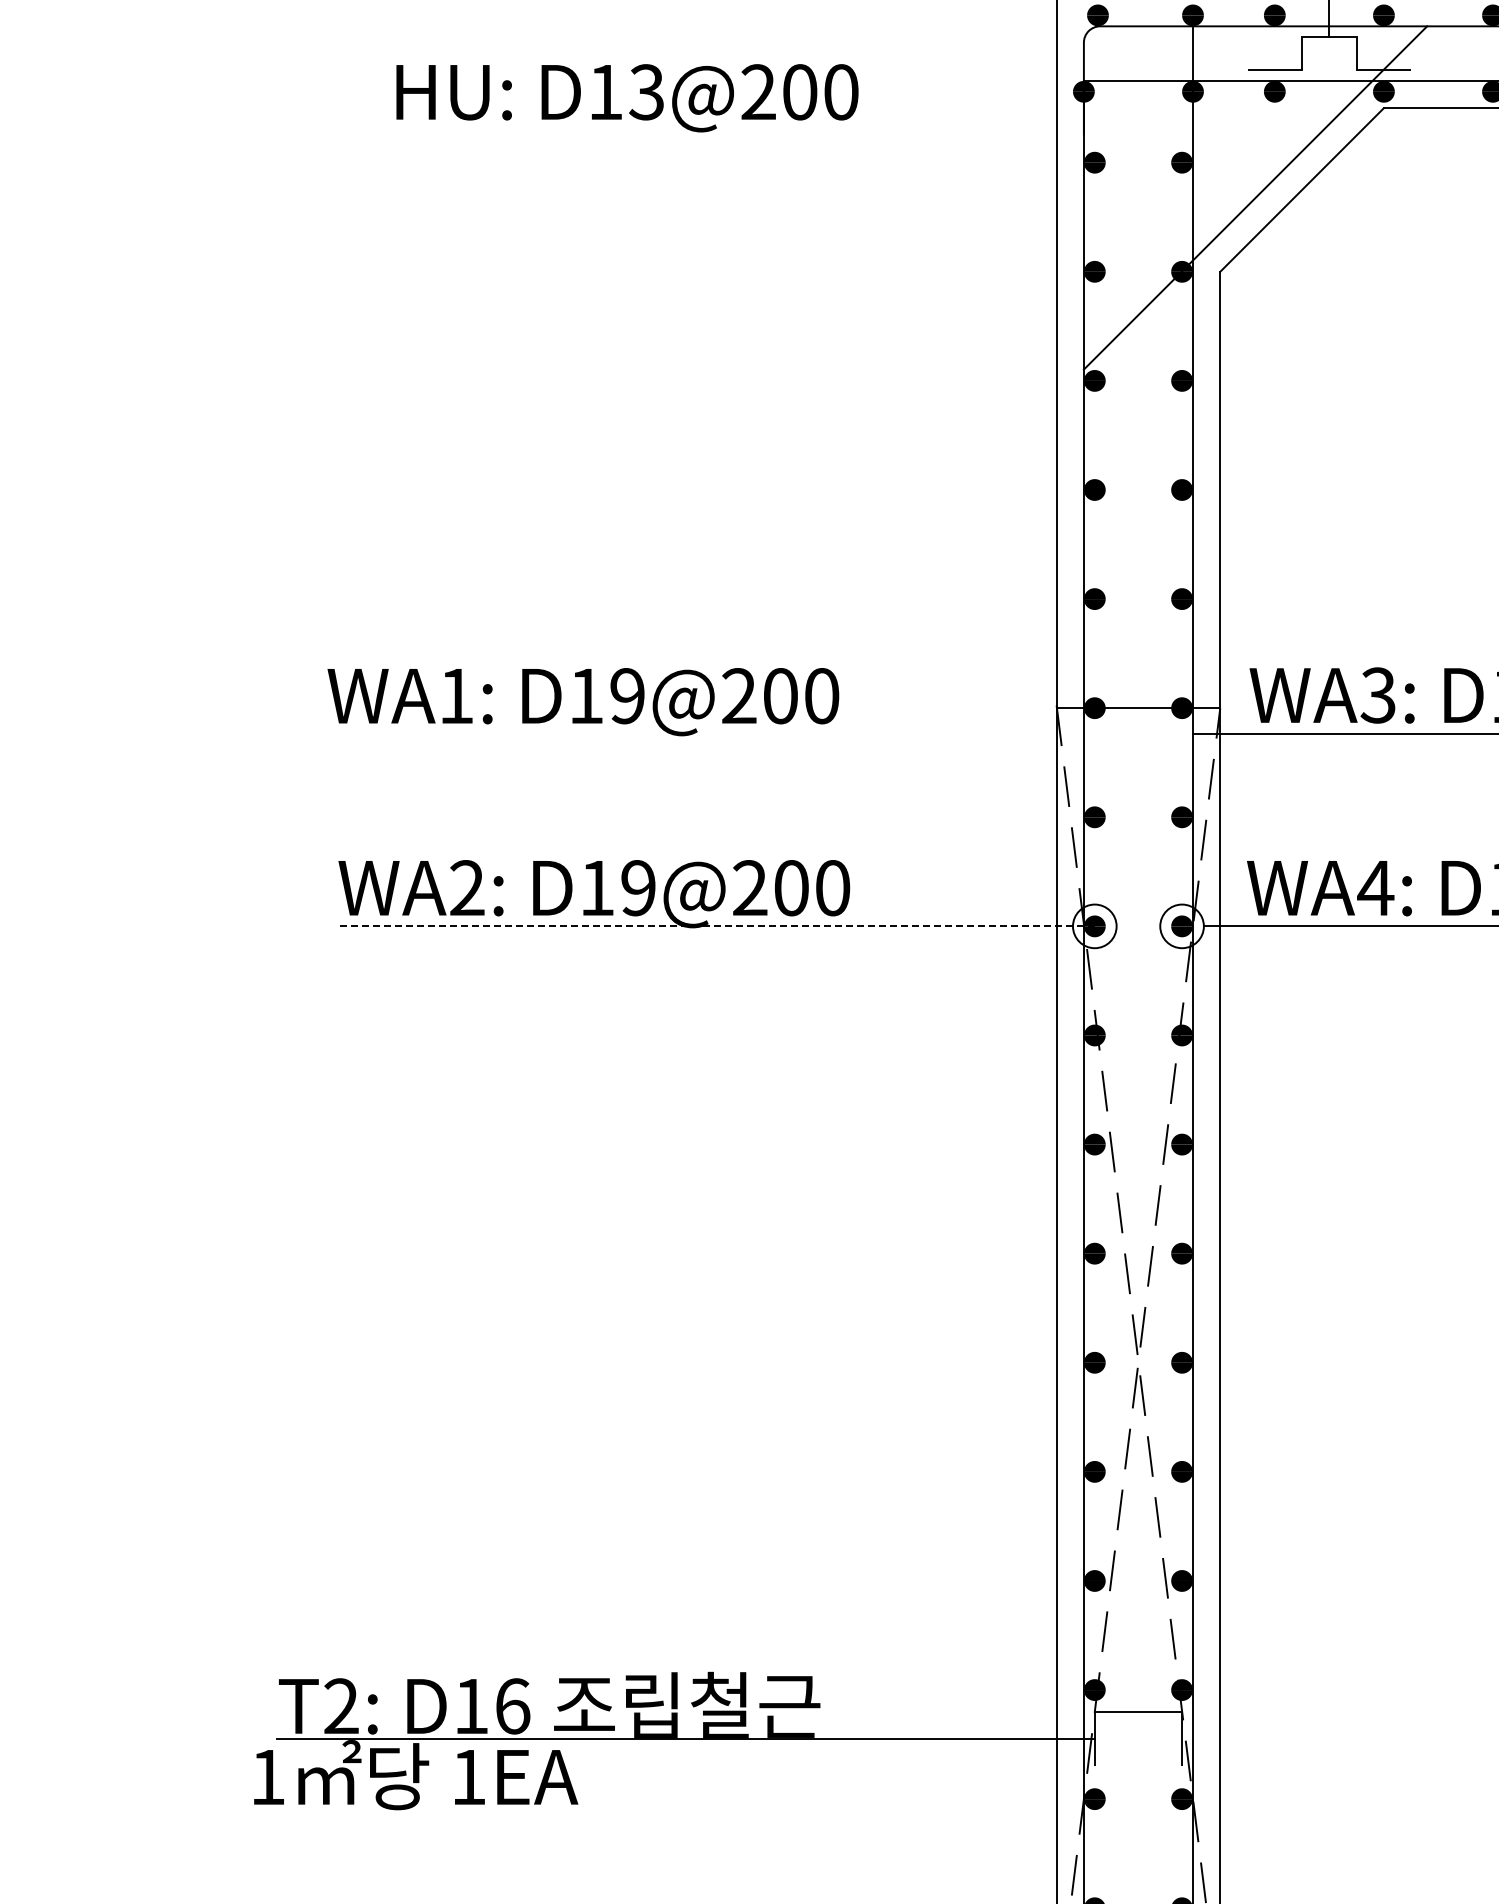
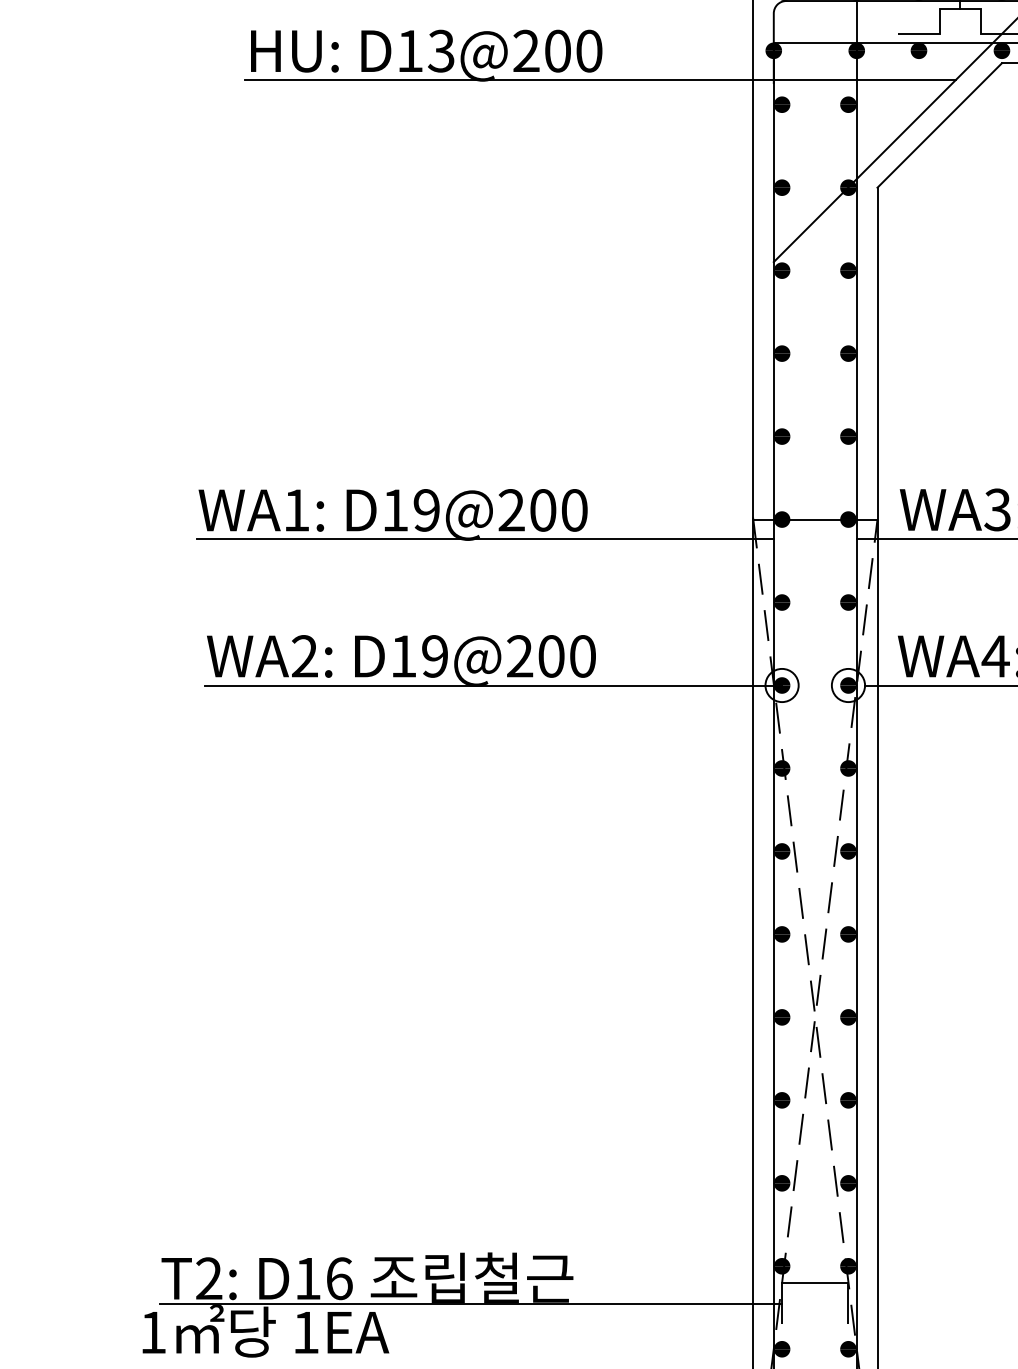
line: (855, 130) -> (600, 80), added
line: (704, 734) -> (485, 539), added
line: (715, 926) -> (493, 685), dashed -> solid

